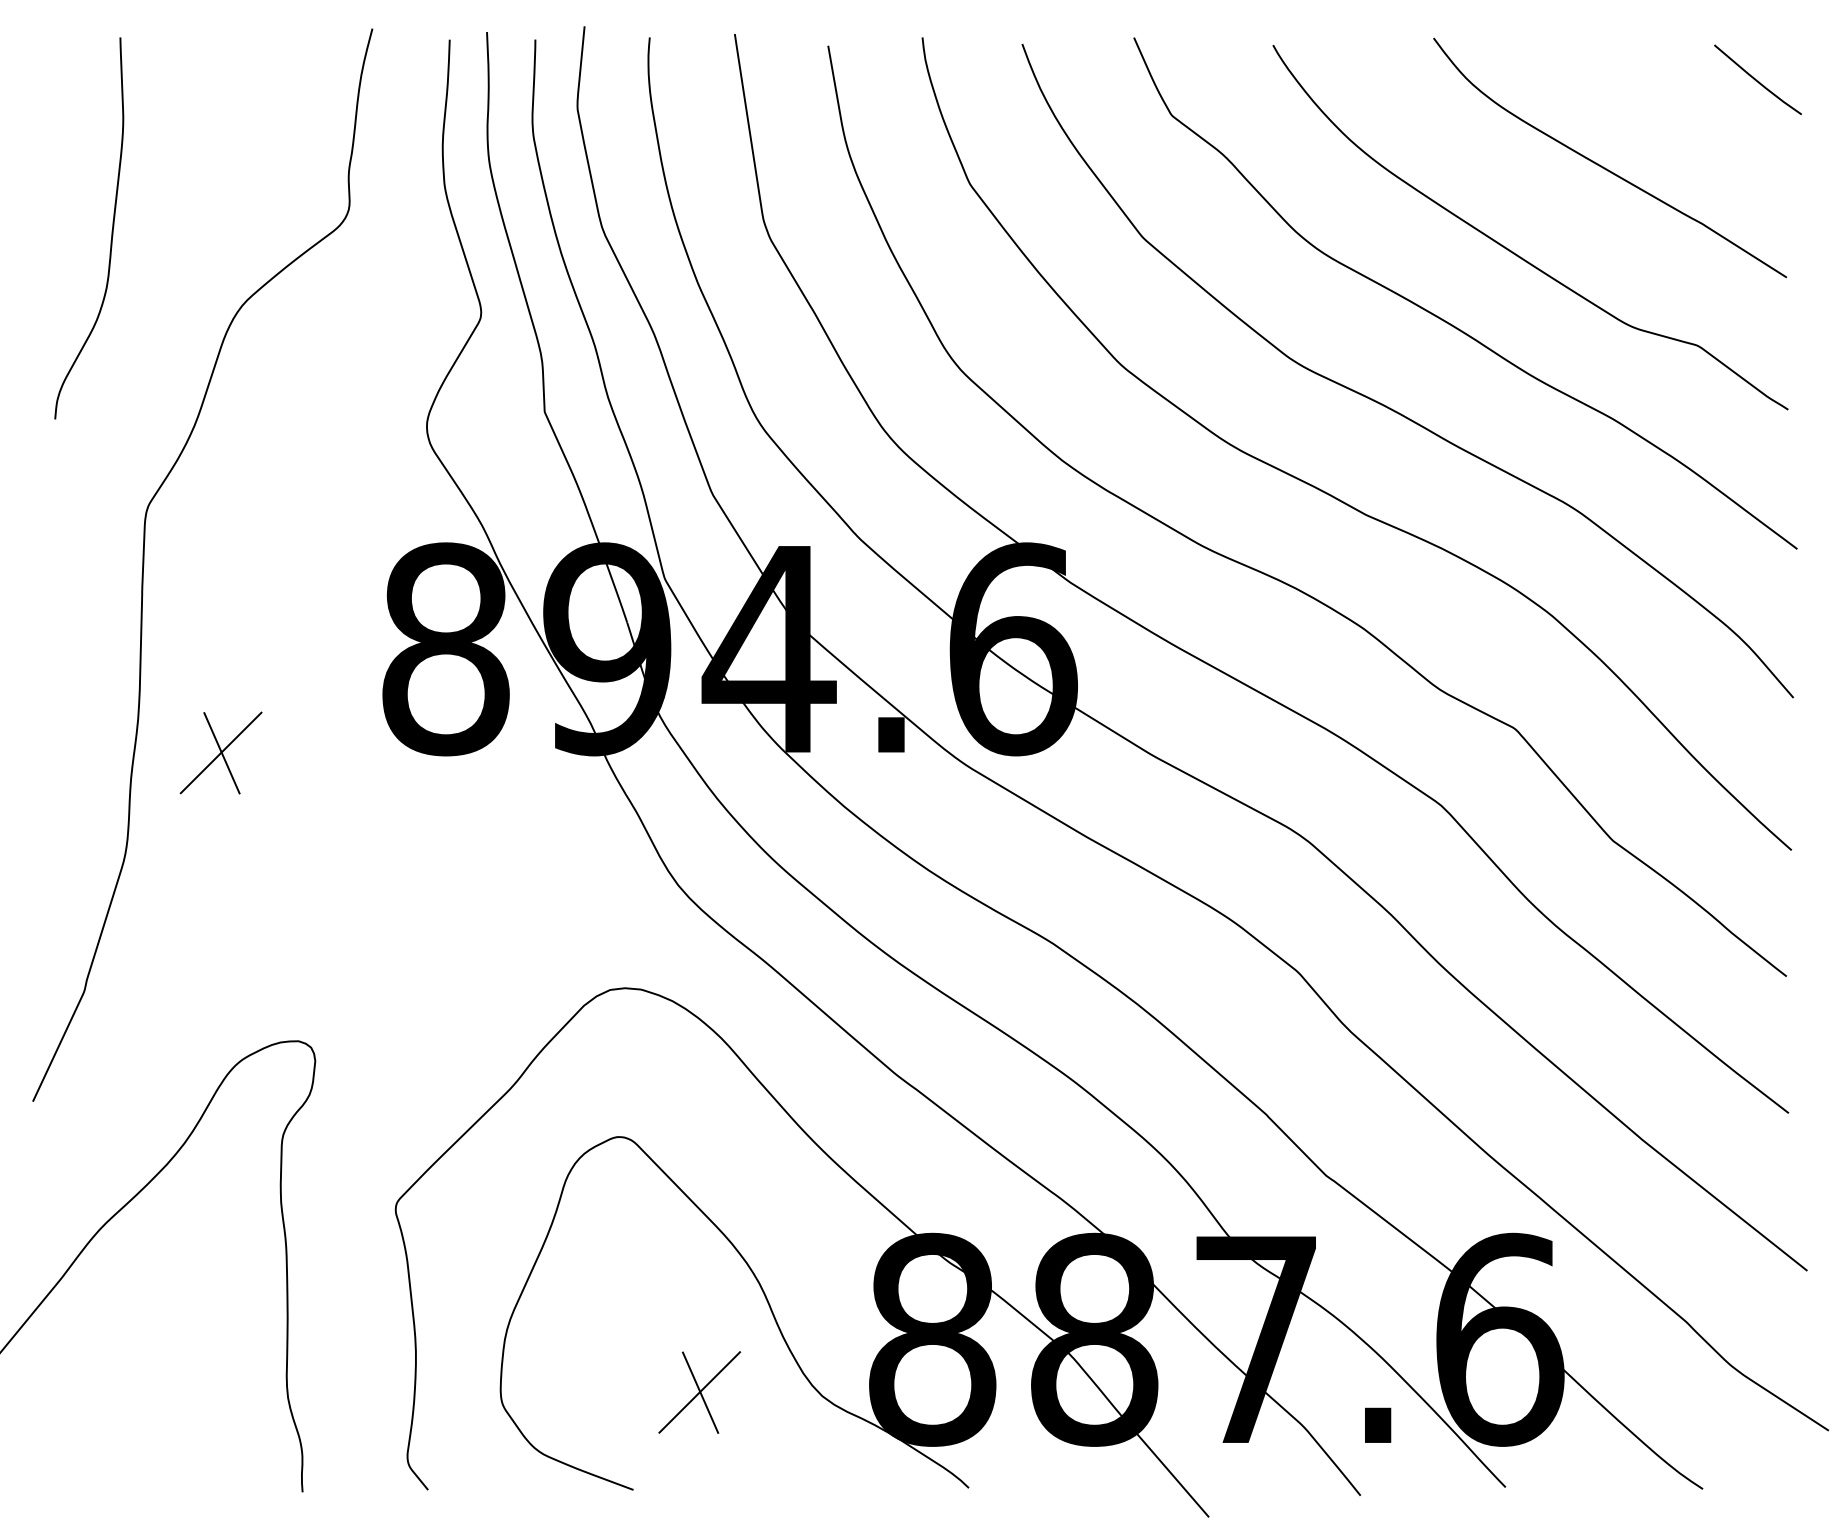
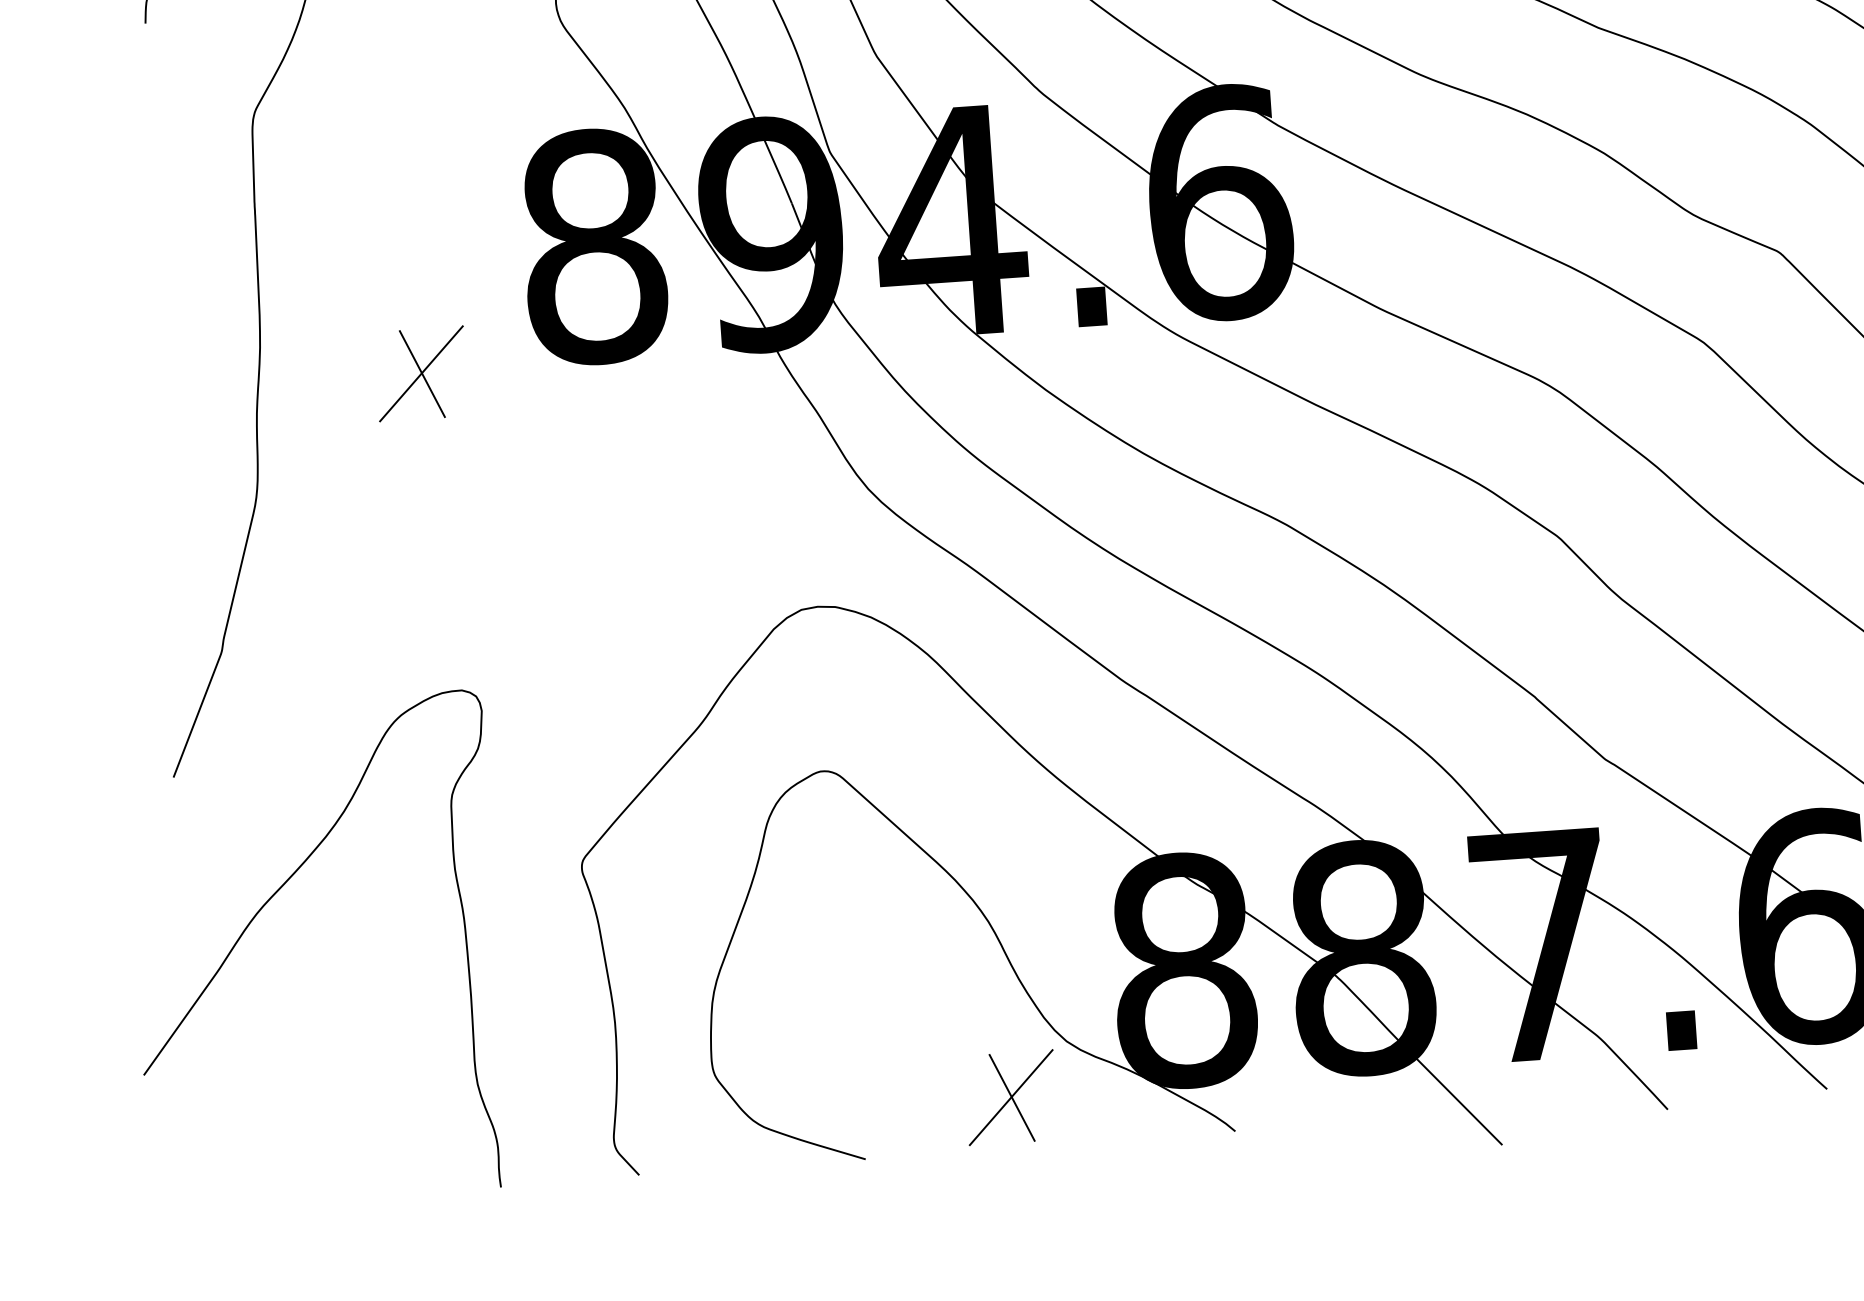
part: (220, 752) -> (420, 373), moved
part: (699, 1392) -> (1010, 1097), moved

